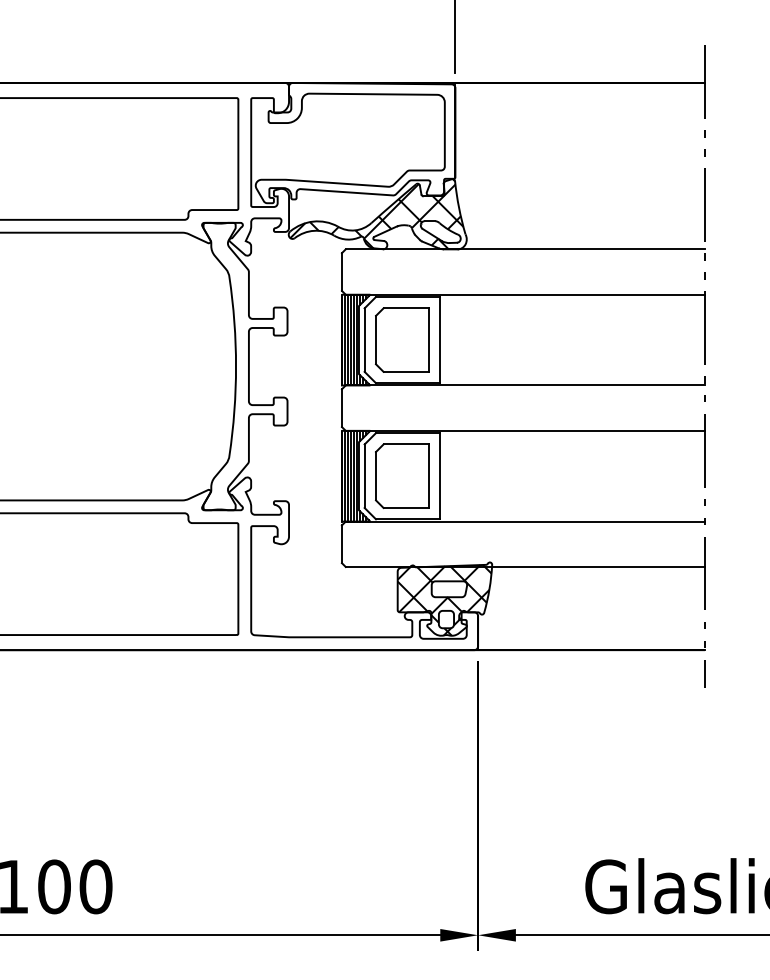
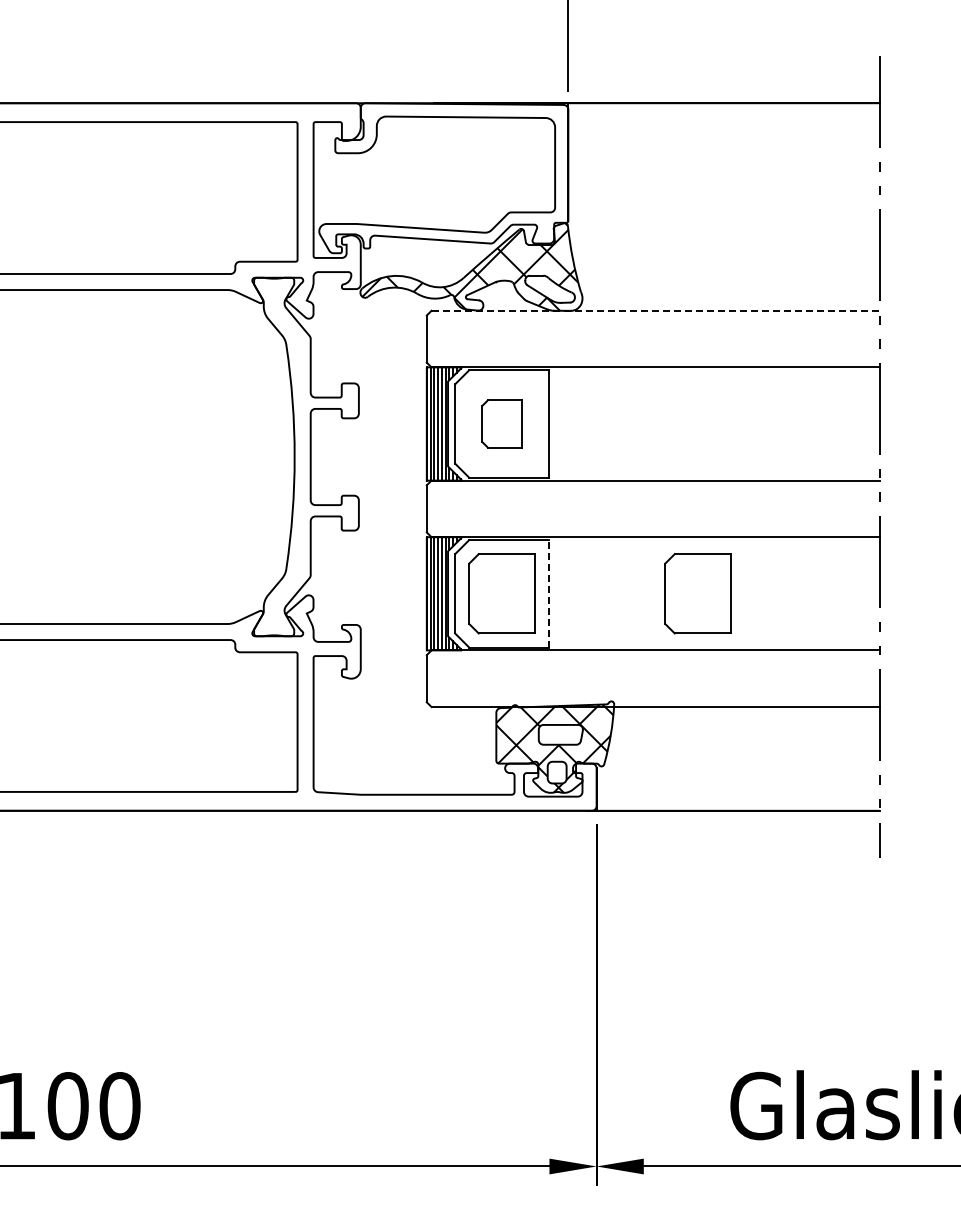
line: (526, 249) -> (656, 310), solid -> dashed
part: (401, 339) -> (501, 423), size x0.6
line: (440, 475) -> (549, 593), solid -> dashed
part: (558, 475) -> (697, 593), added

